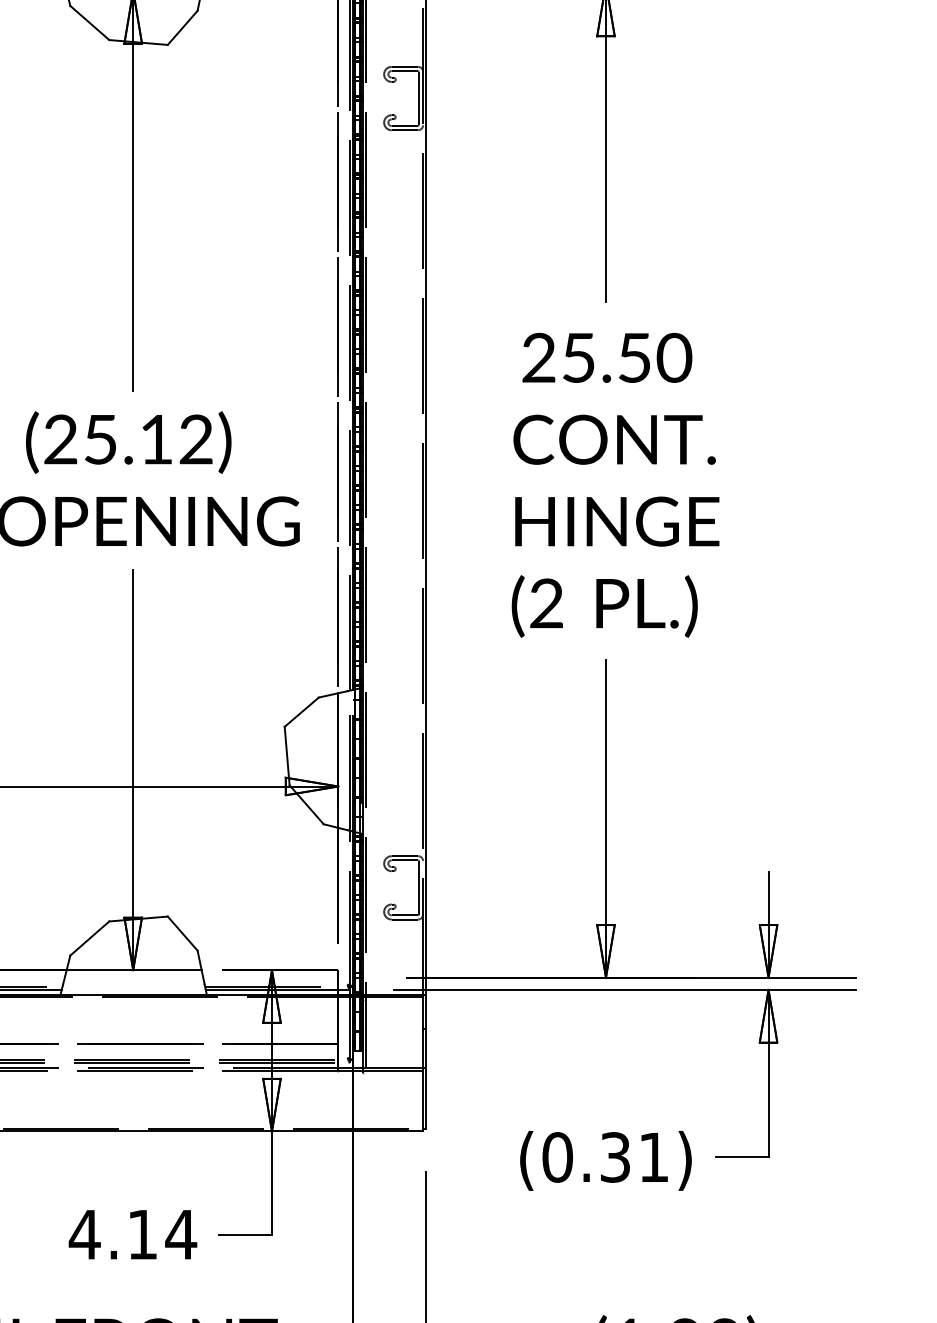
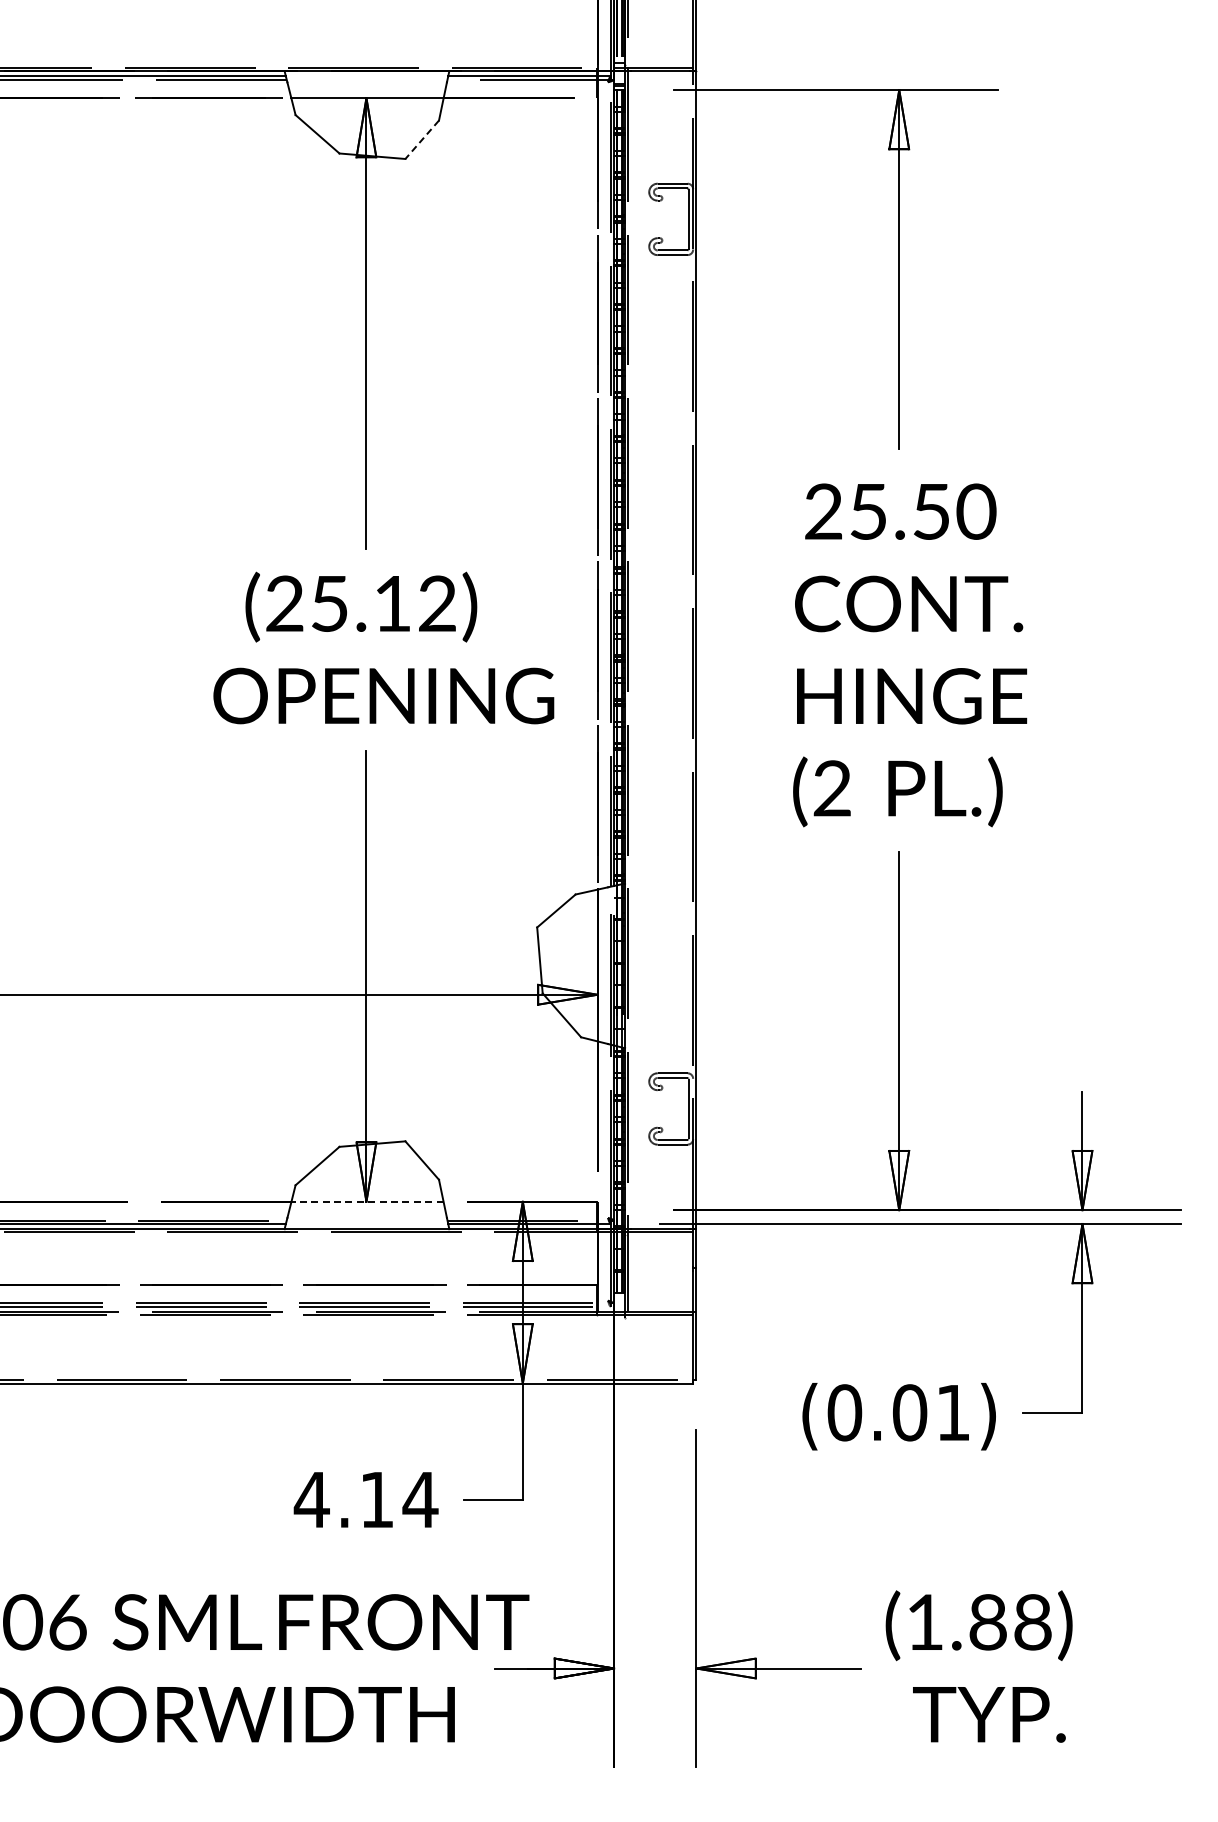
line: (182, 27) -> (422, 139), solid -> dashed
line: (134, 969) -> (367, 1201), solid -> dashed
text: (615, 1157) -> (910, 1412), (0.31) -> (0.01)

